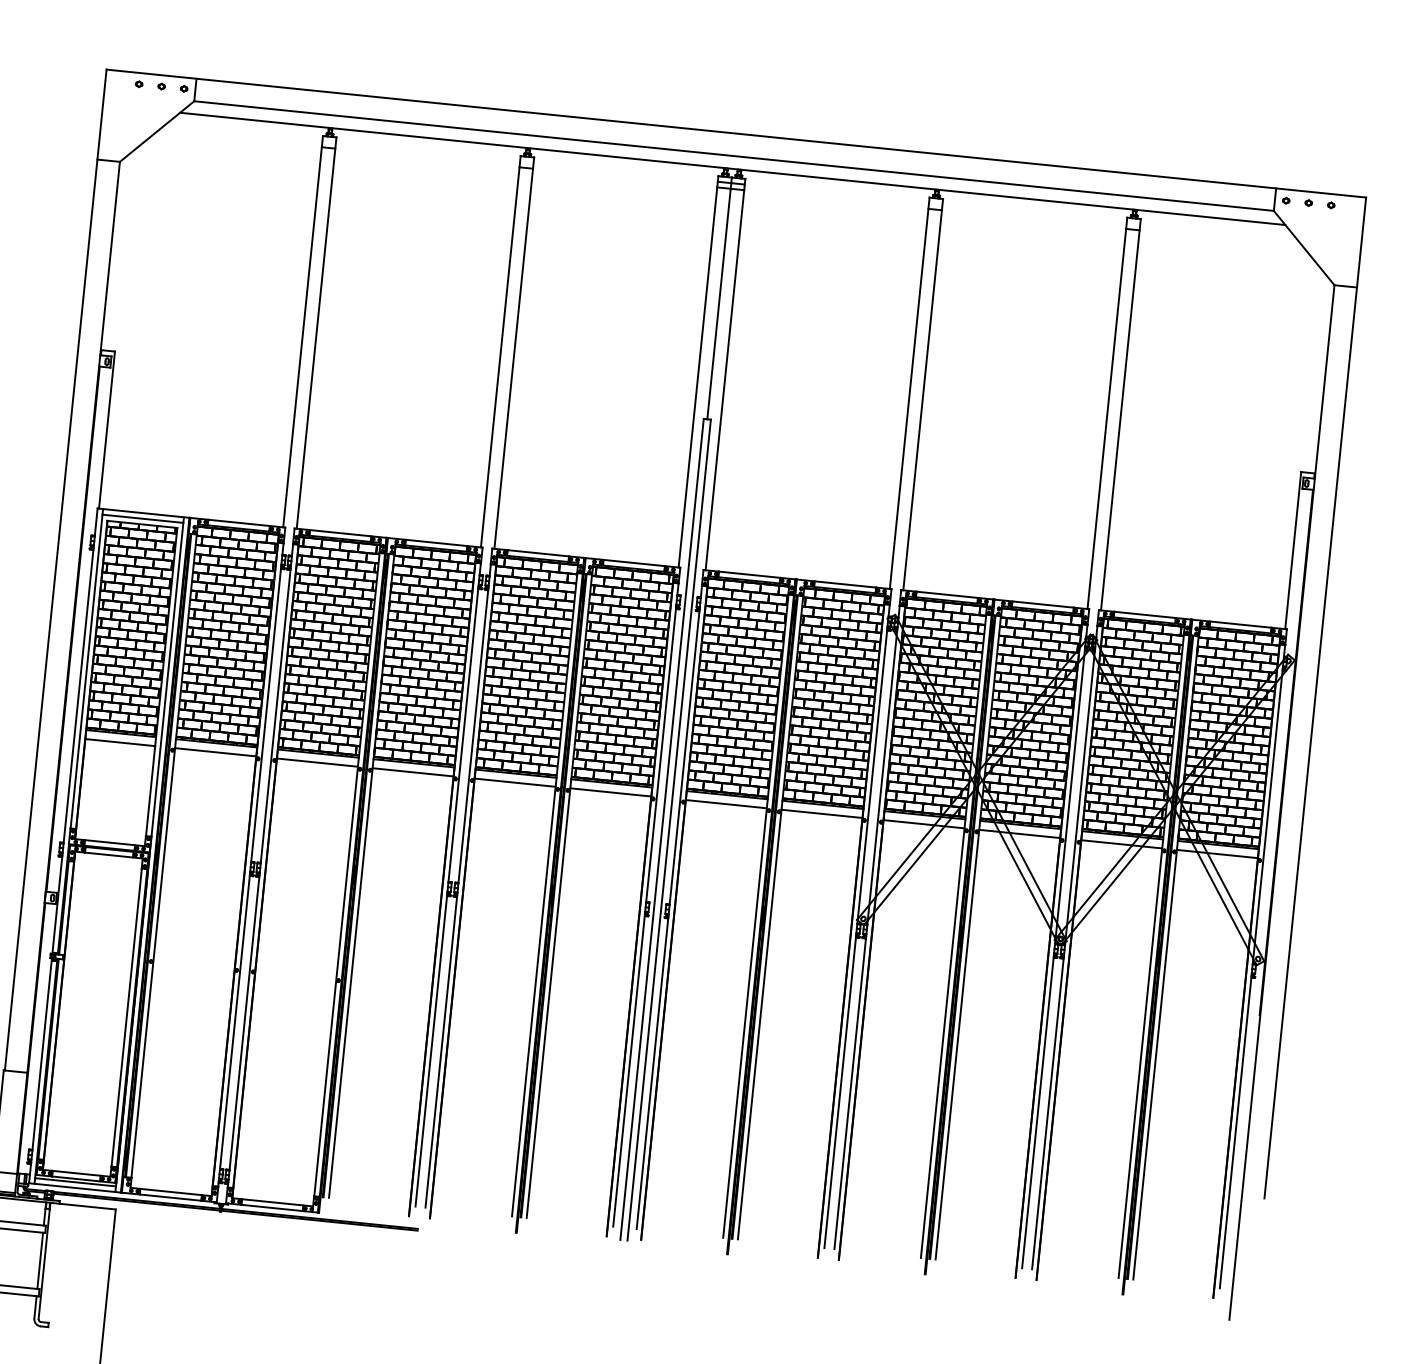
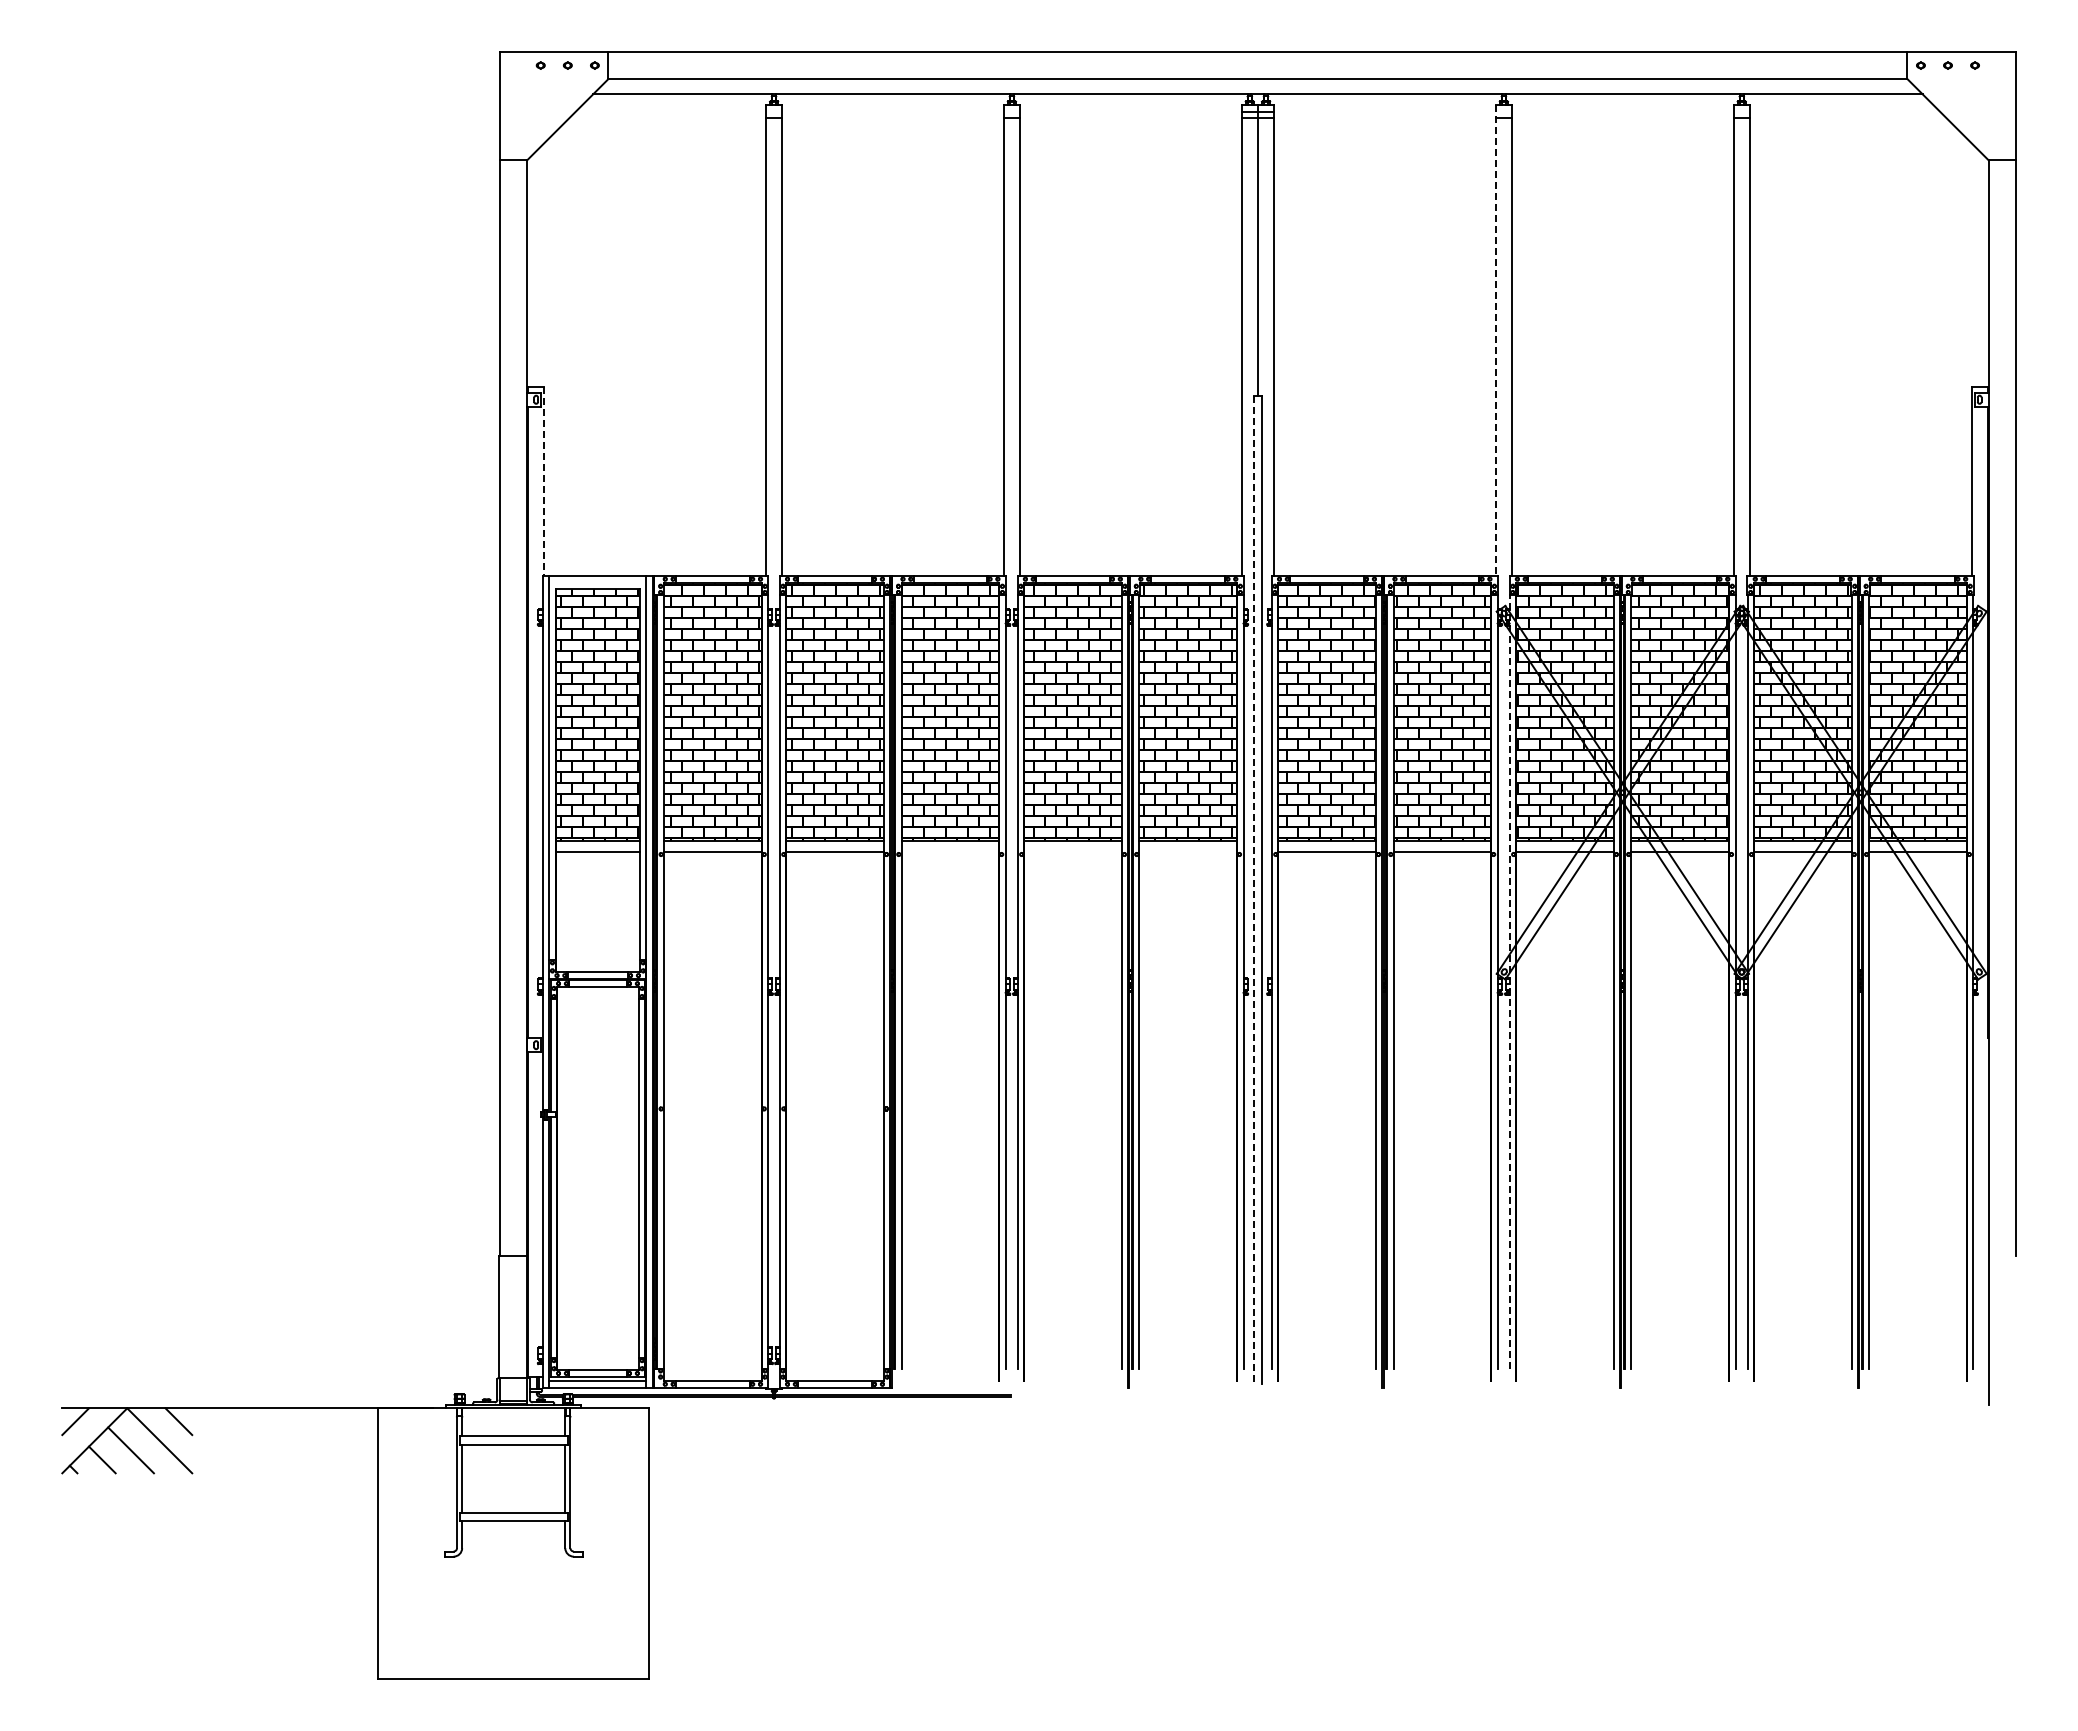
line: (909, 393) -> (1495, 340), solid -> dashed
line: (107, 430) -> (544, 481), solid -> dashed
line: (142, 518) -> (597, 582), removed
line: (412, 772) -> (949, 851), removed
line: (514, 782) -> (1072, 851), removed
line: (610, 792) -> (1187, 851), removed
line: (661, 829) -> (1253, 889), solid -> dashed
line: (866, 927) -> (1509, 981), solid -> dashed

